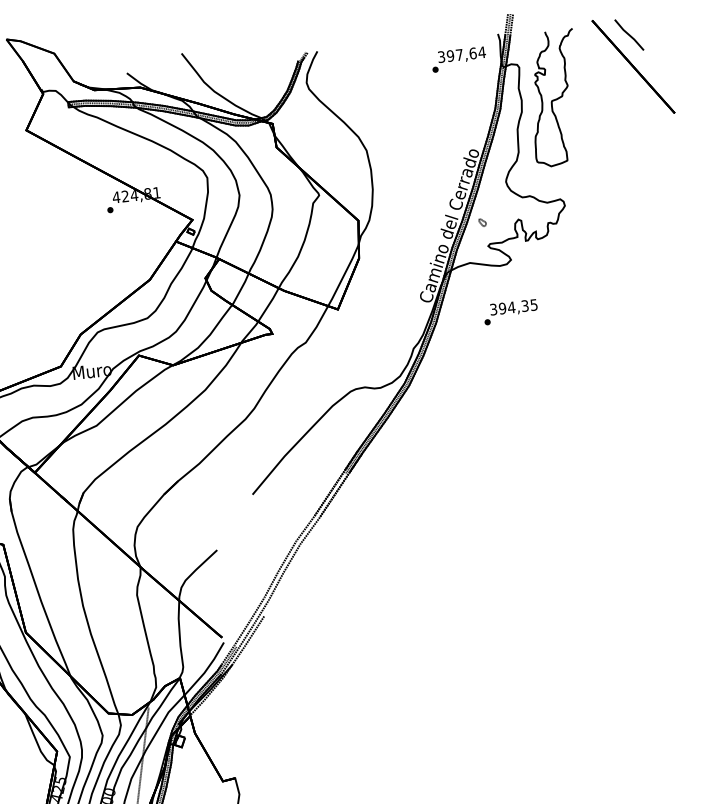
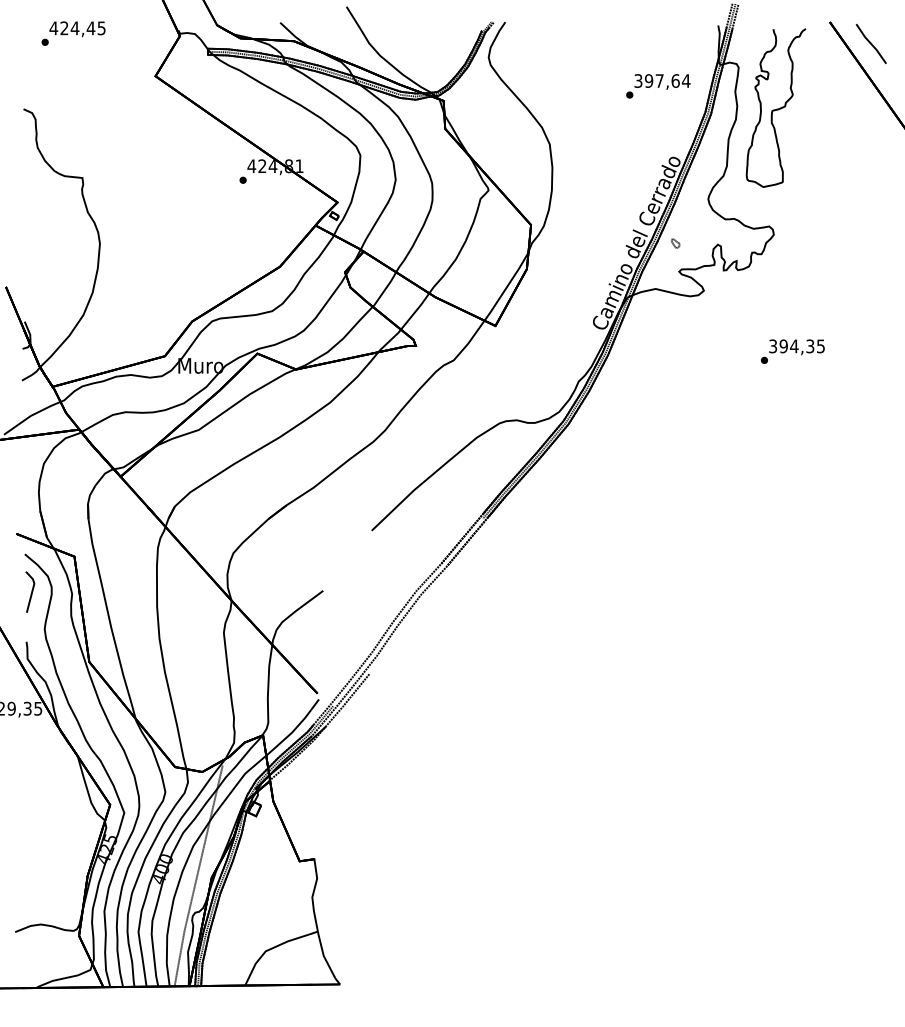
text: (459, 59) -> (658, 86), moved
text: (510, 312) -> (792, 351), moved

